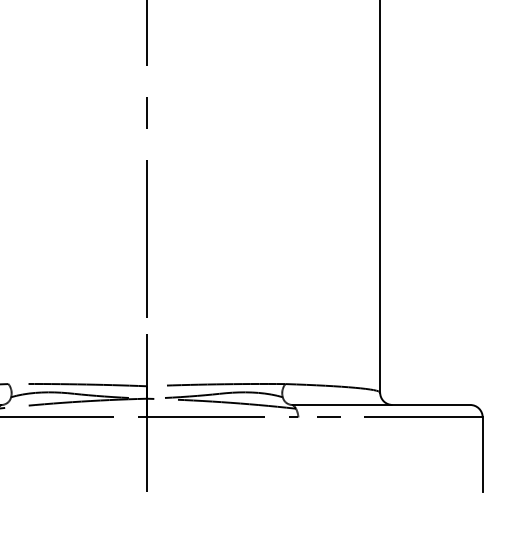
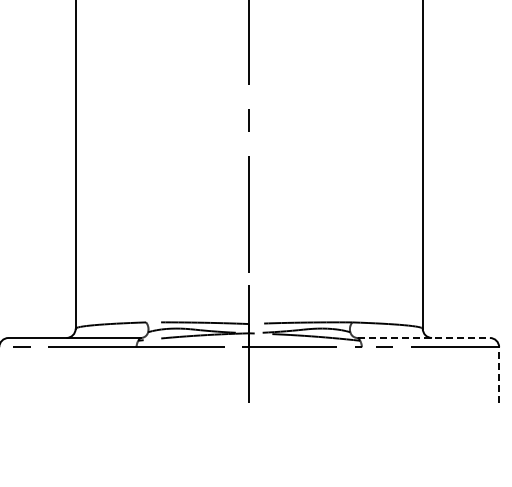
line: (382, 404) -> (424, 337), solid -> dashed
line: (483, 455) -> (499, 375), solid -> dashed

